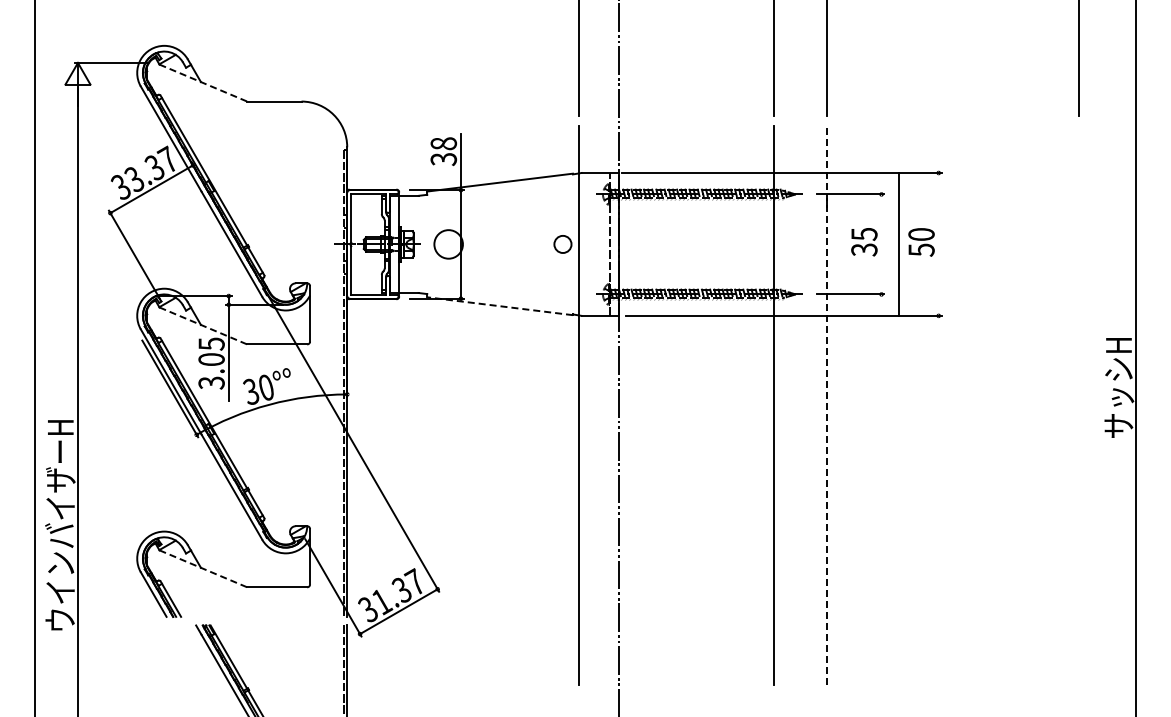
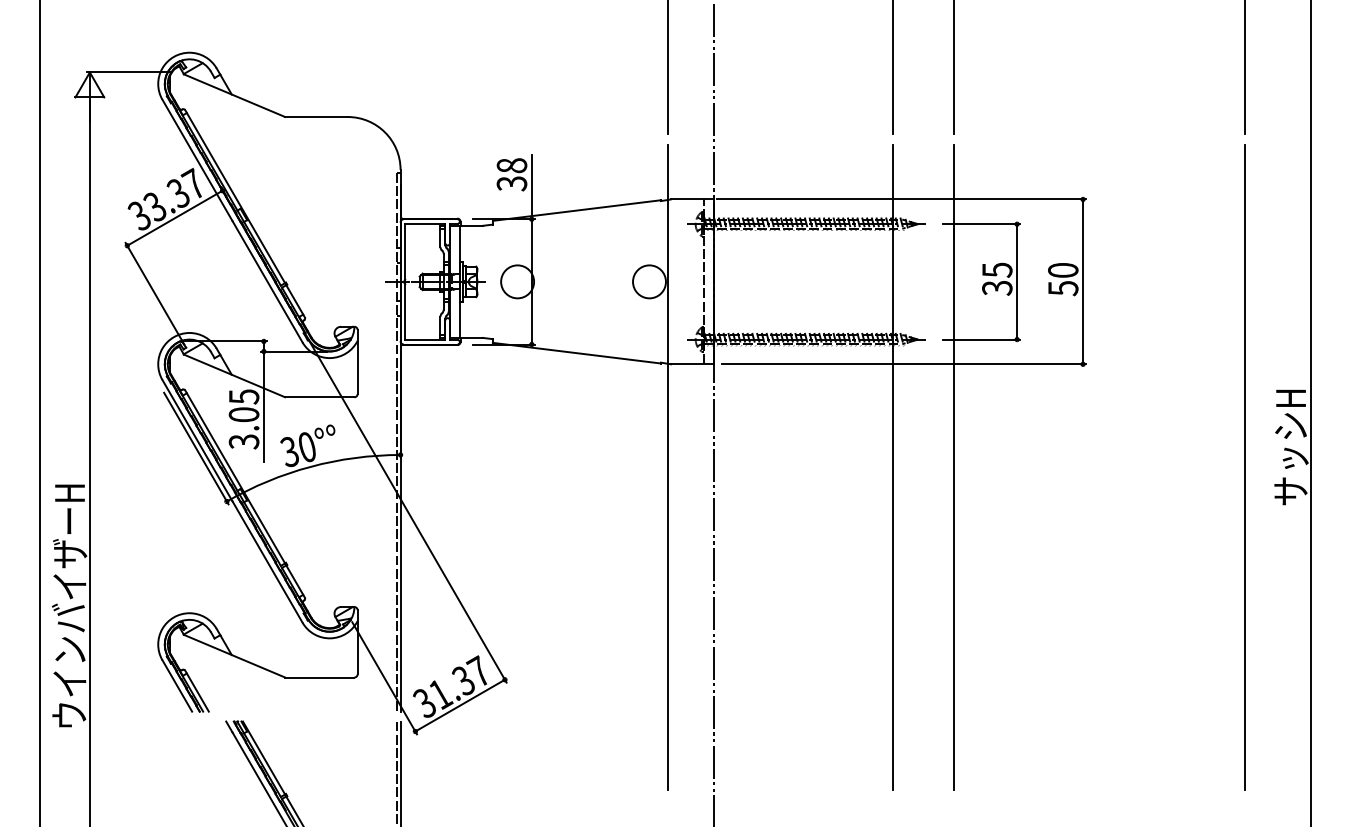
line: (203, 83) -> (234, 96), dashed -> solid
circle: (562, 244) -> (648, 281), size x1.67
line: (881, 244) -> (1017, 281), added
line: (898, 244) -> (1082, 281), moved
line: (499, 306) -> (576, 353), dashed -> solid
line: (203, 325) -> (234, 375), dashed -> solid
line: (827, 404) -> (954, 466), dashed -> solid
line: (1078, 404) -> (1244, 466), added
line: (203, 568) -> (234, 655), dashed -> solid

